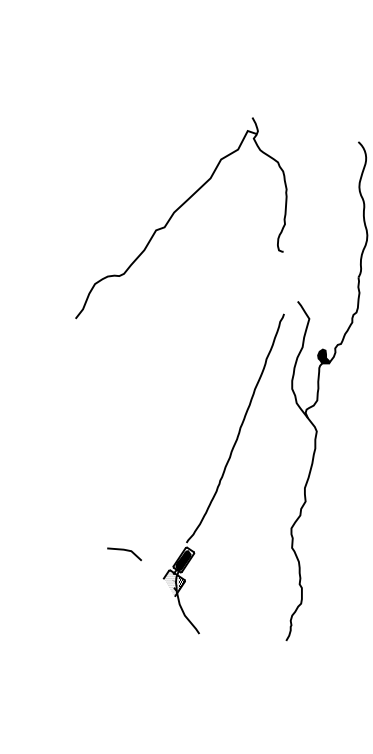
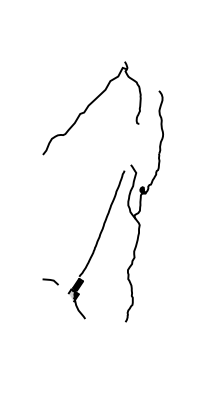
part: (180, 218) -> (91, 108), moved

